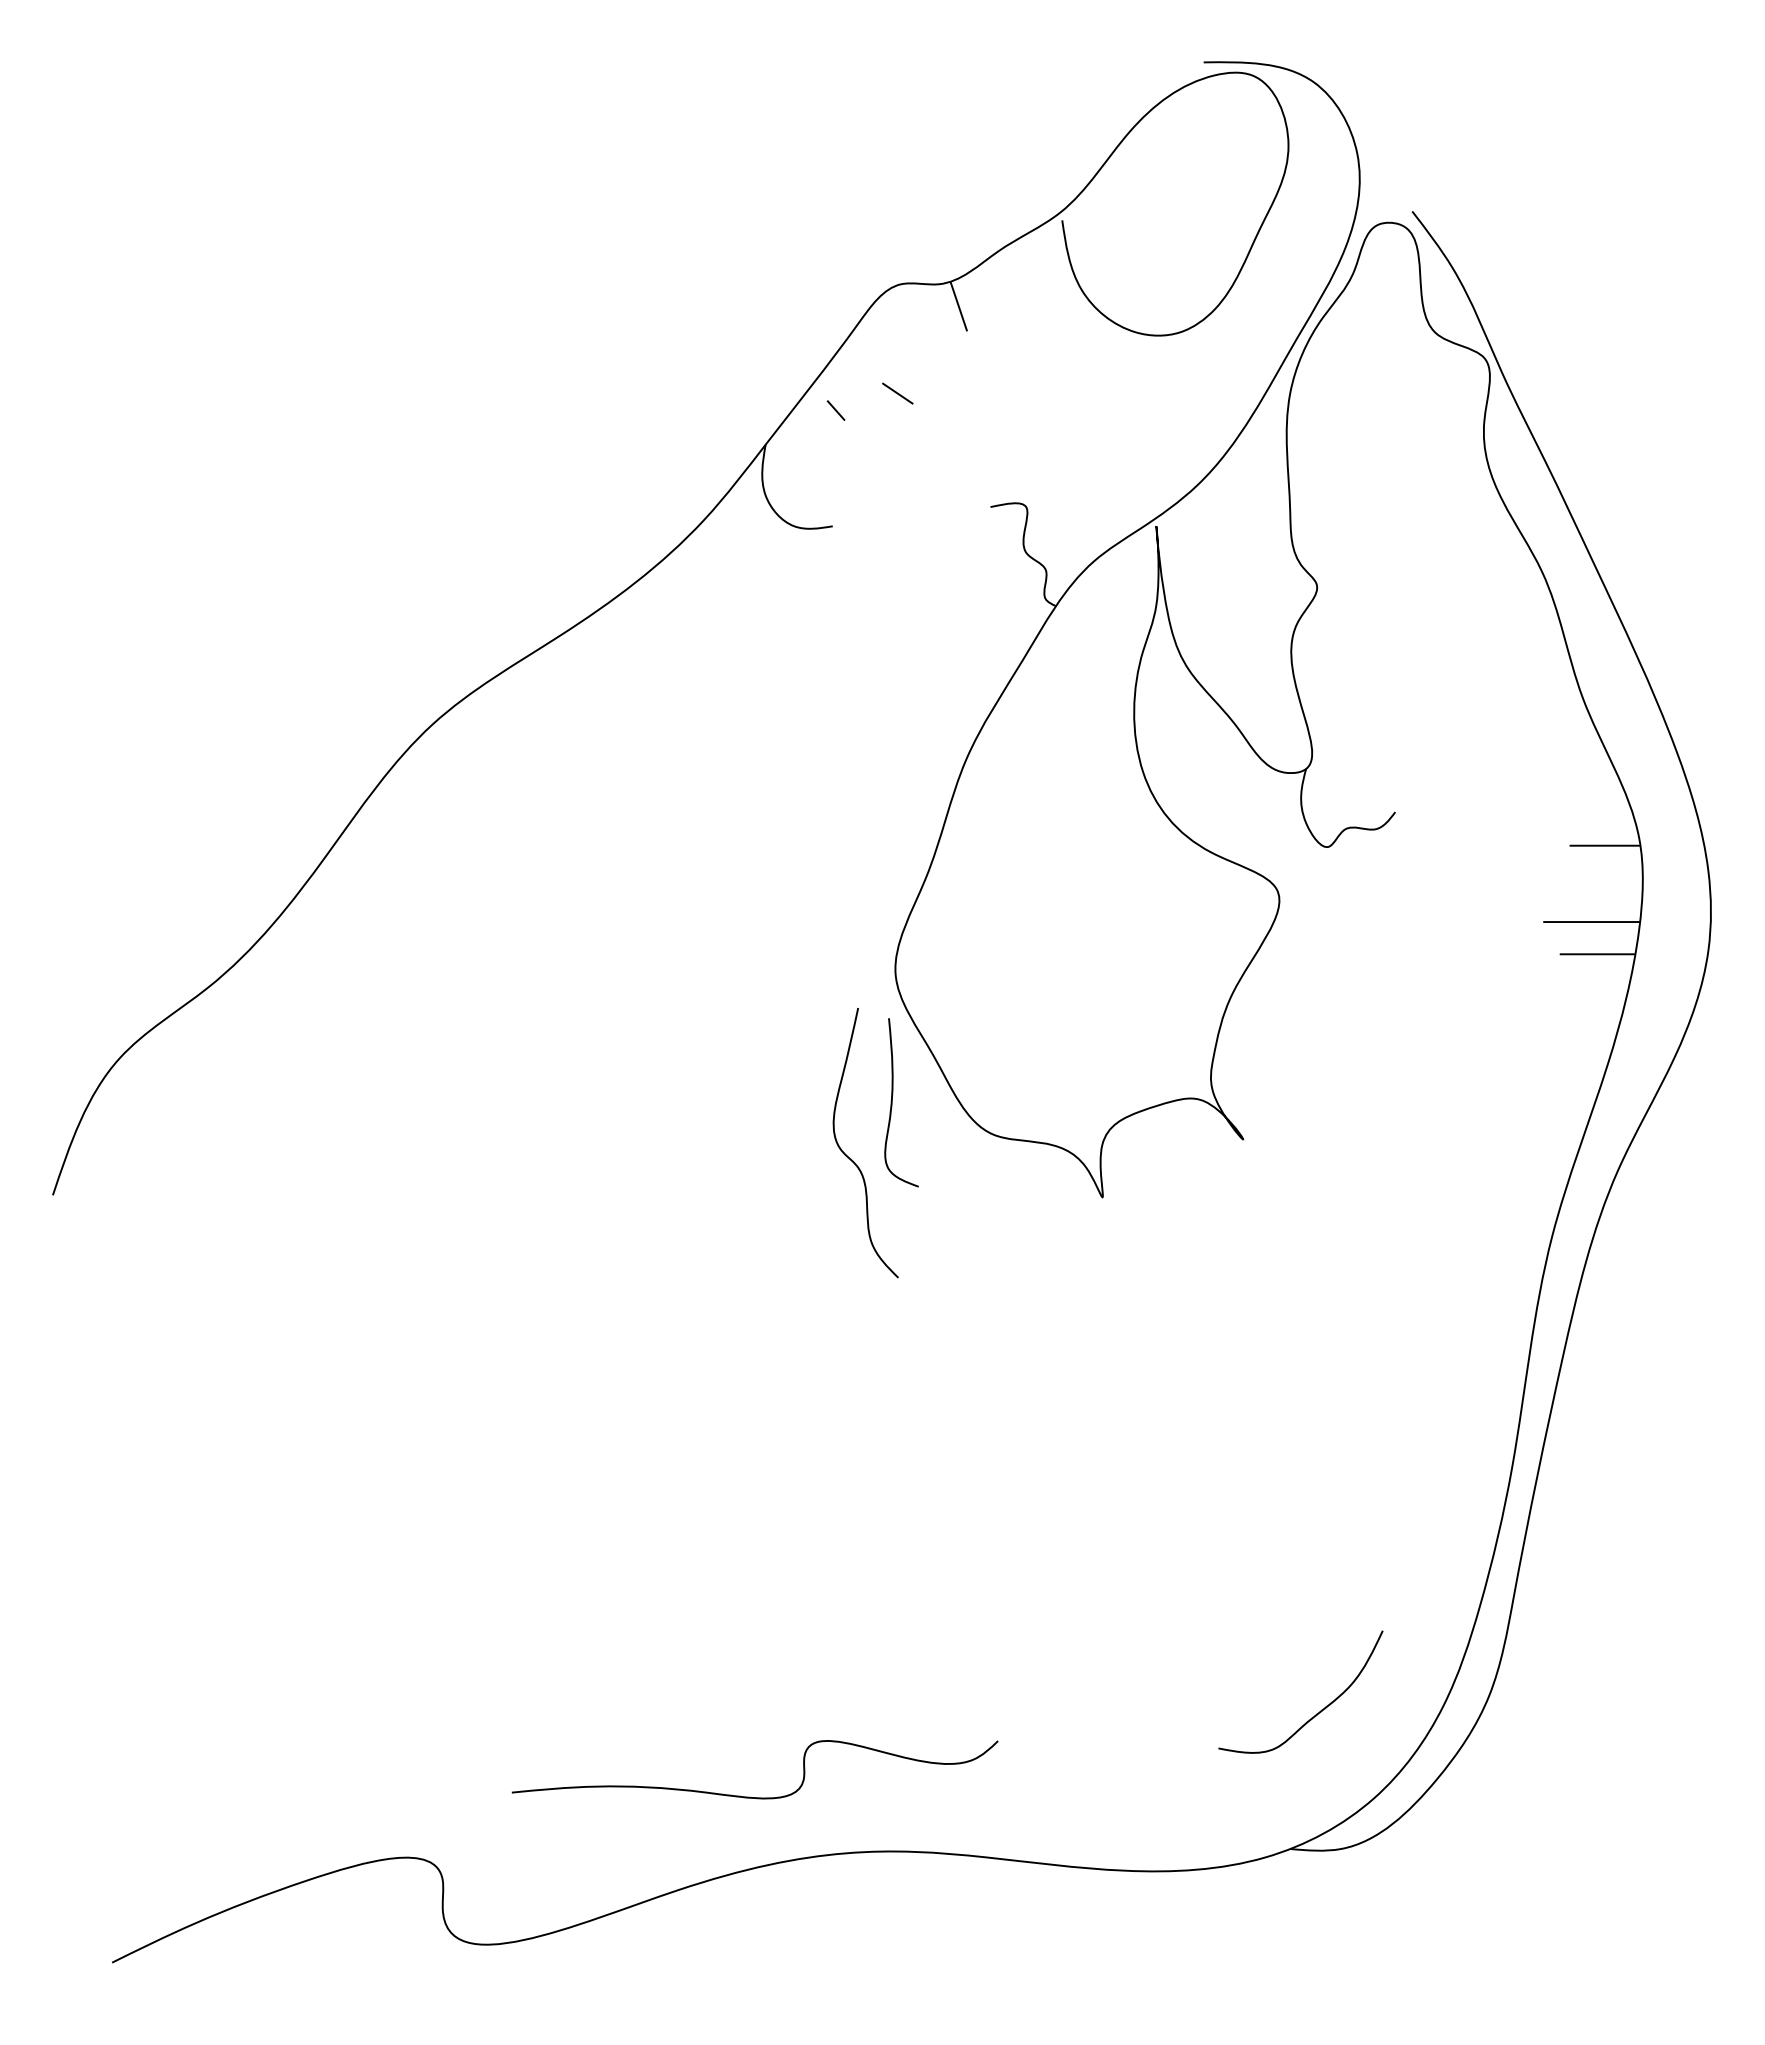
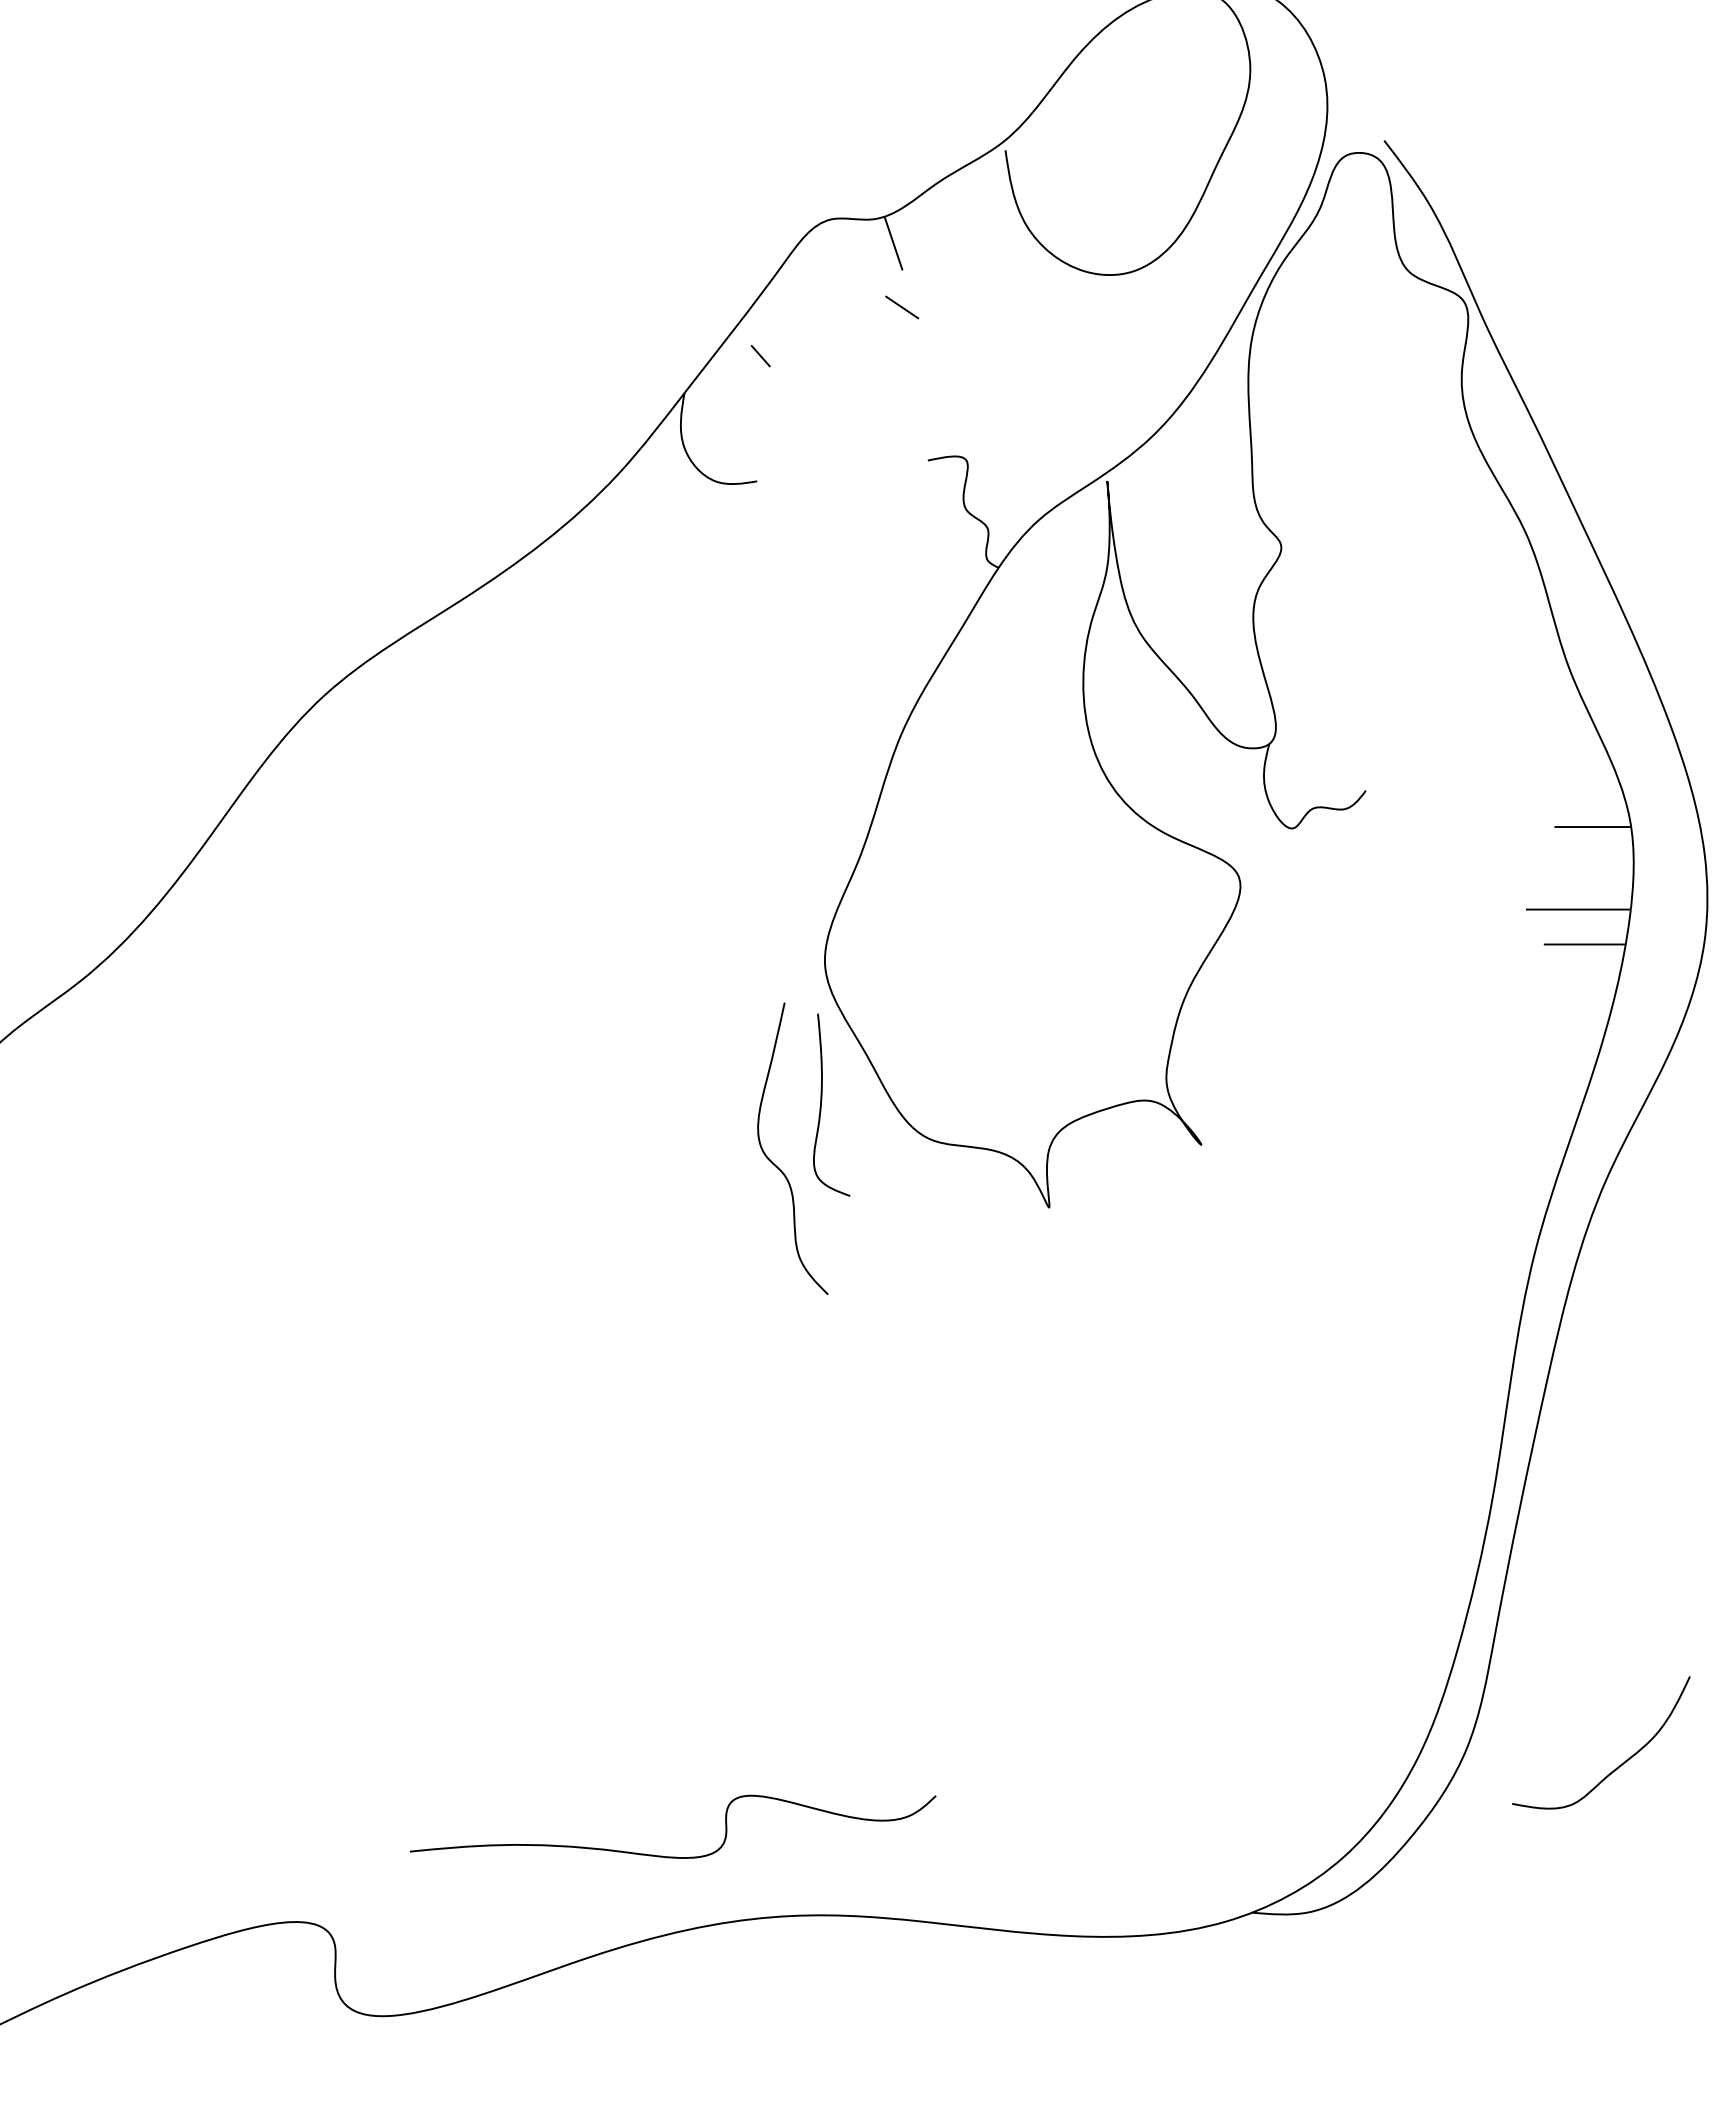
line: (897, 393) -> (901, 307), moved
curve: (1316, 1713) -> (1618, 1766), moved

